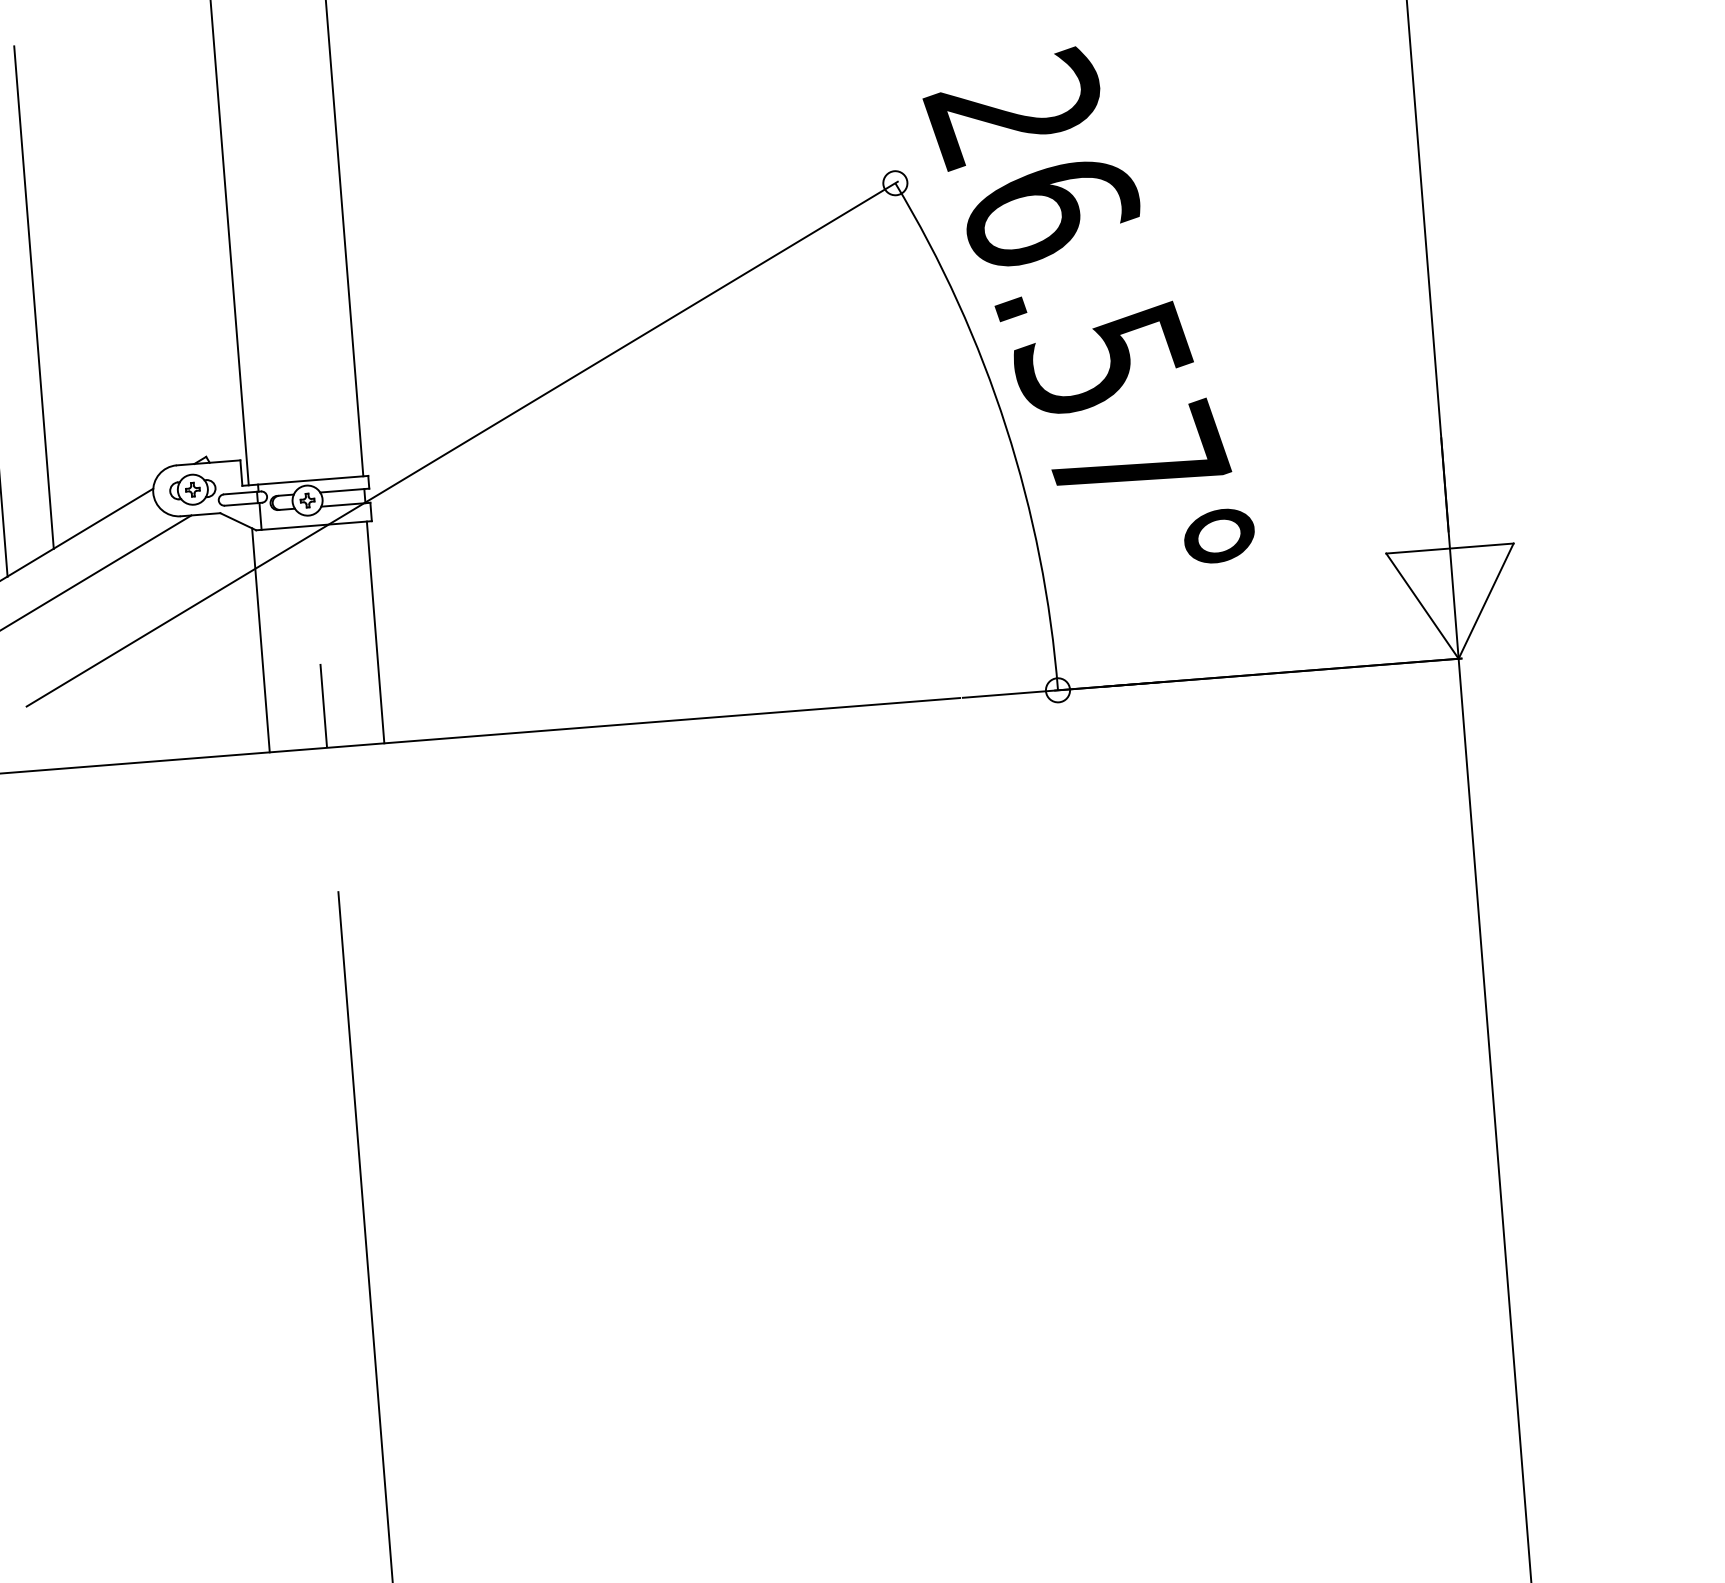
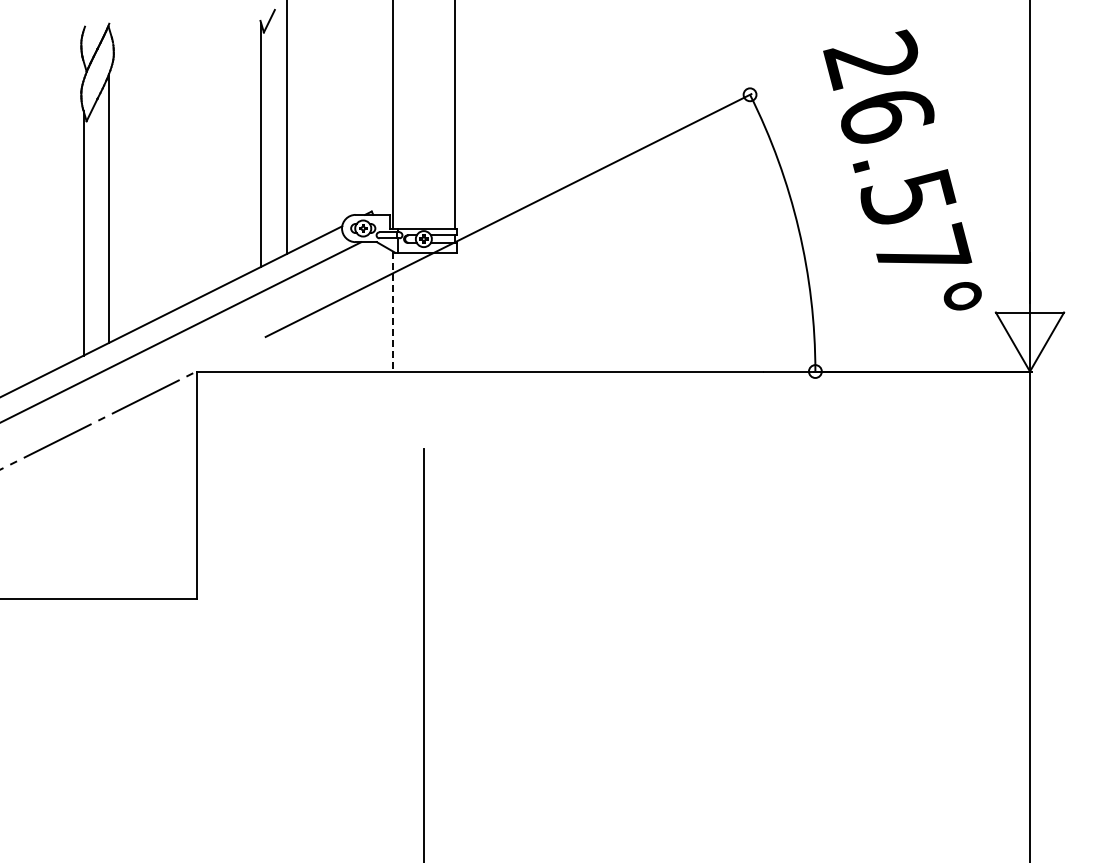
text: (1088, 308) -> (902, 169), moved
line: (375, 631) -> (454, 311), removed
line: (261, 640) -> (393, 311), solid -> dashed
line: (322, 704) -> (423, 348), removed

